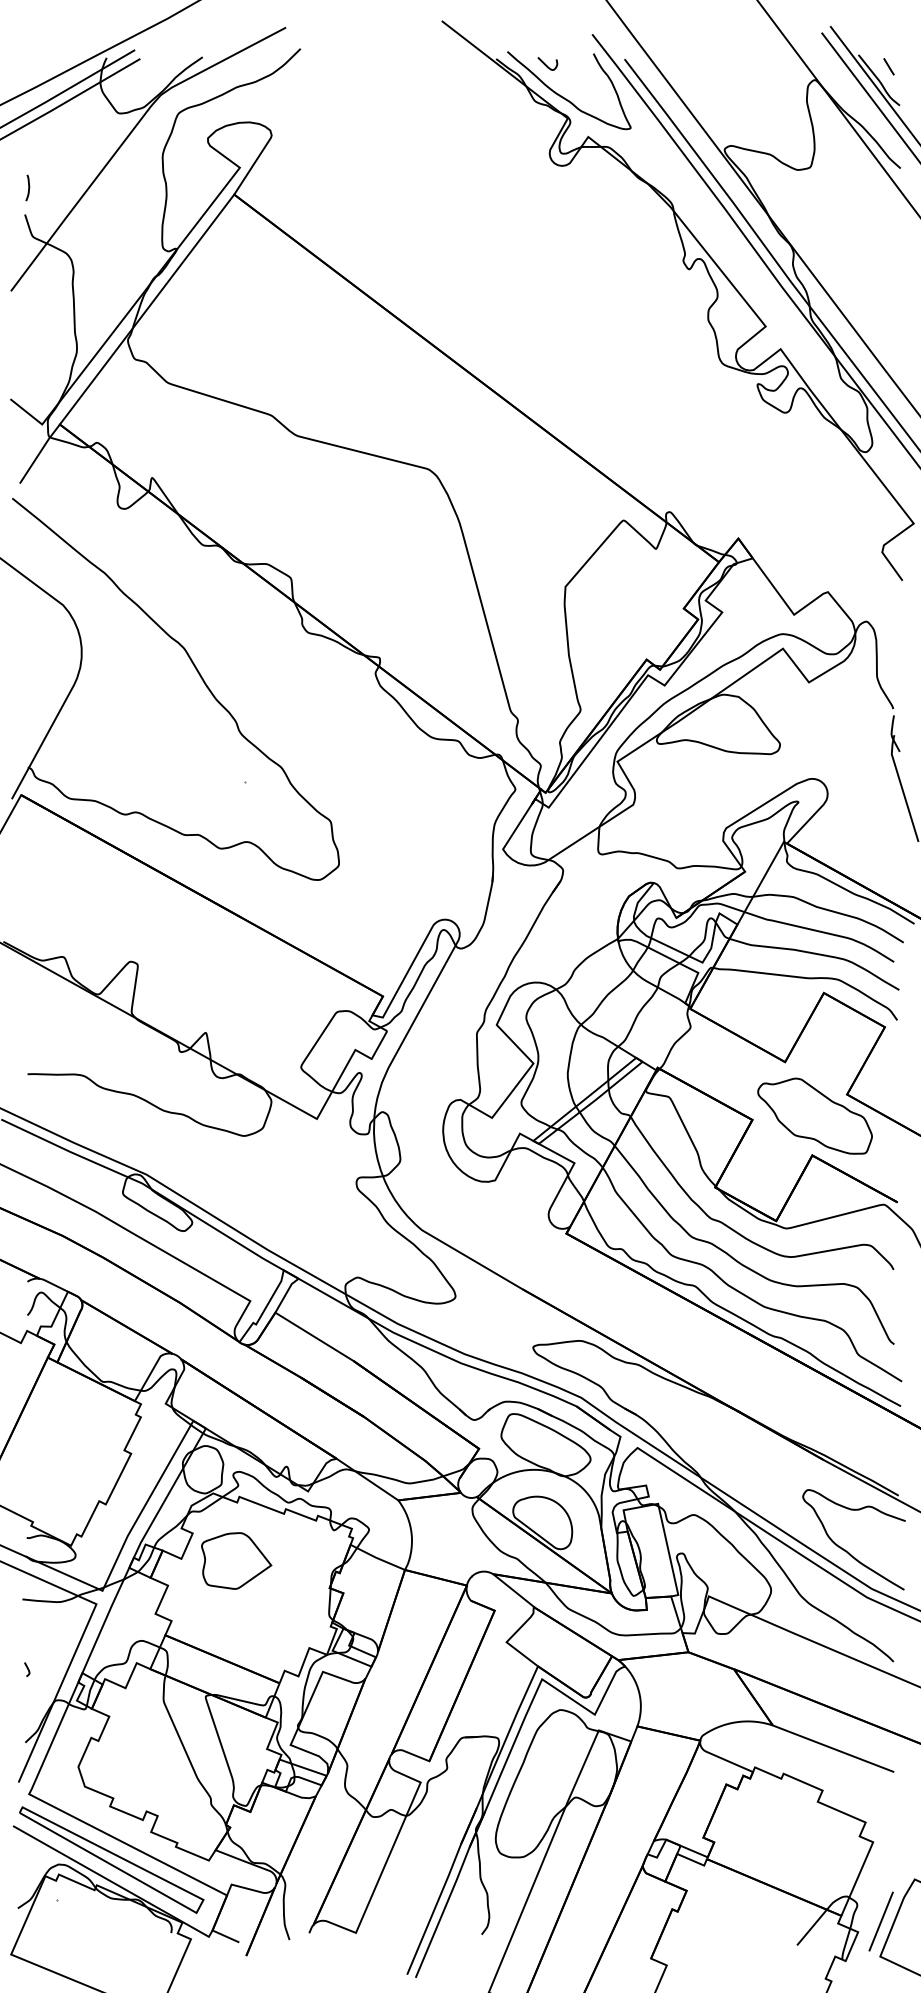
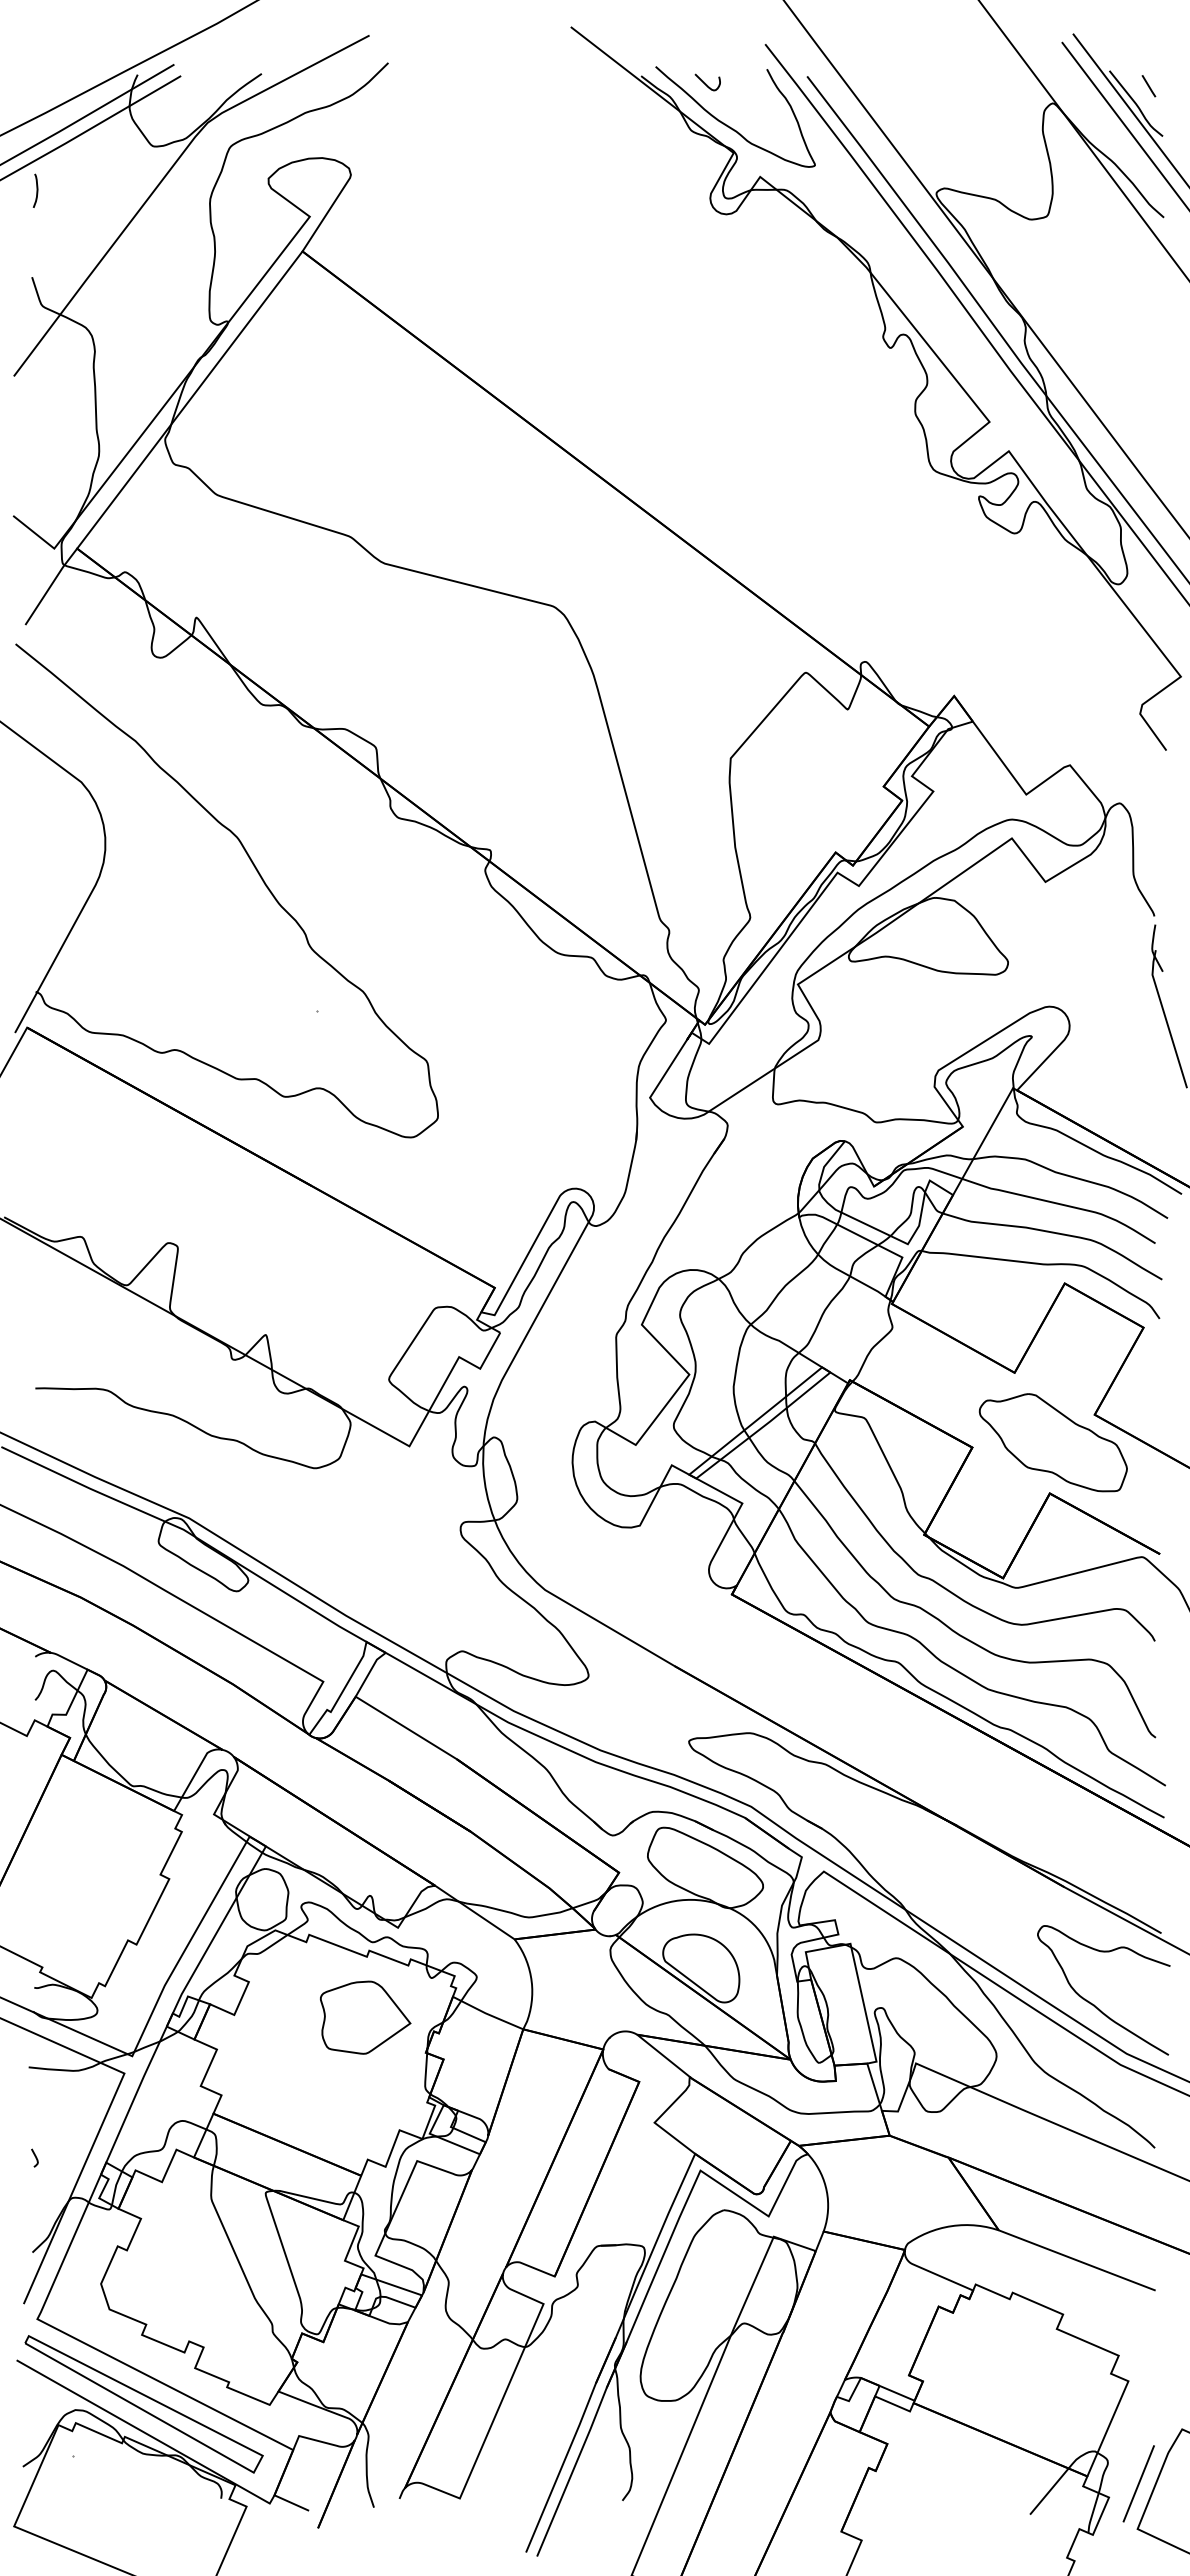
curve: (28, 187) -> (36, 190), moved
part: (236, 1560) -> (365, 2017), moved

